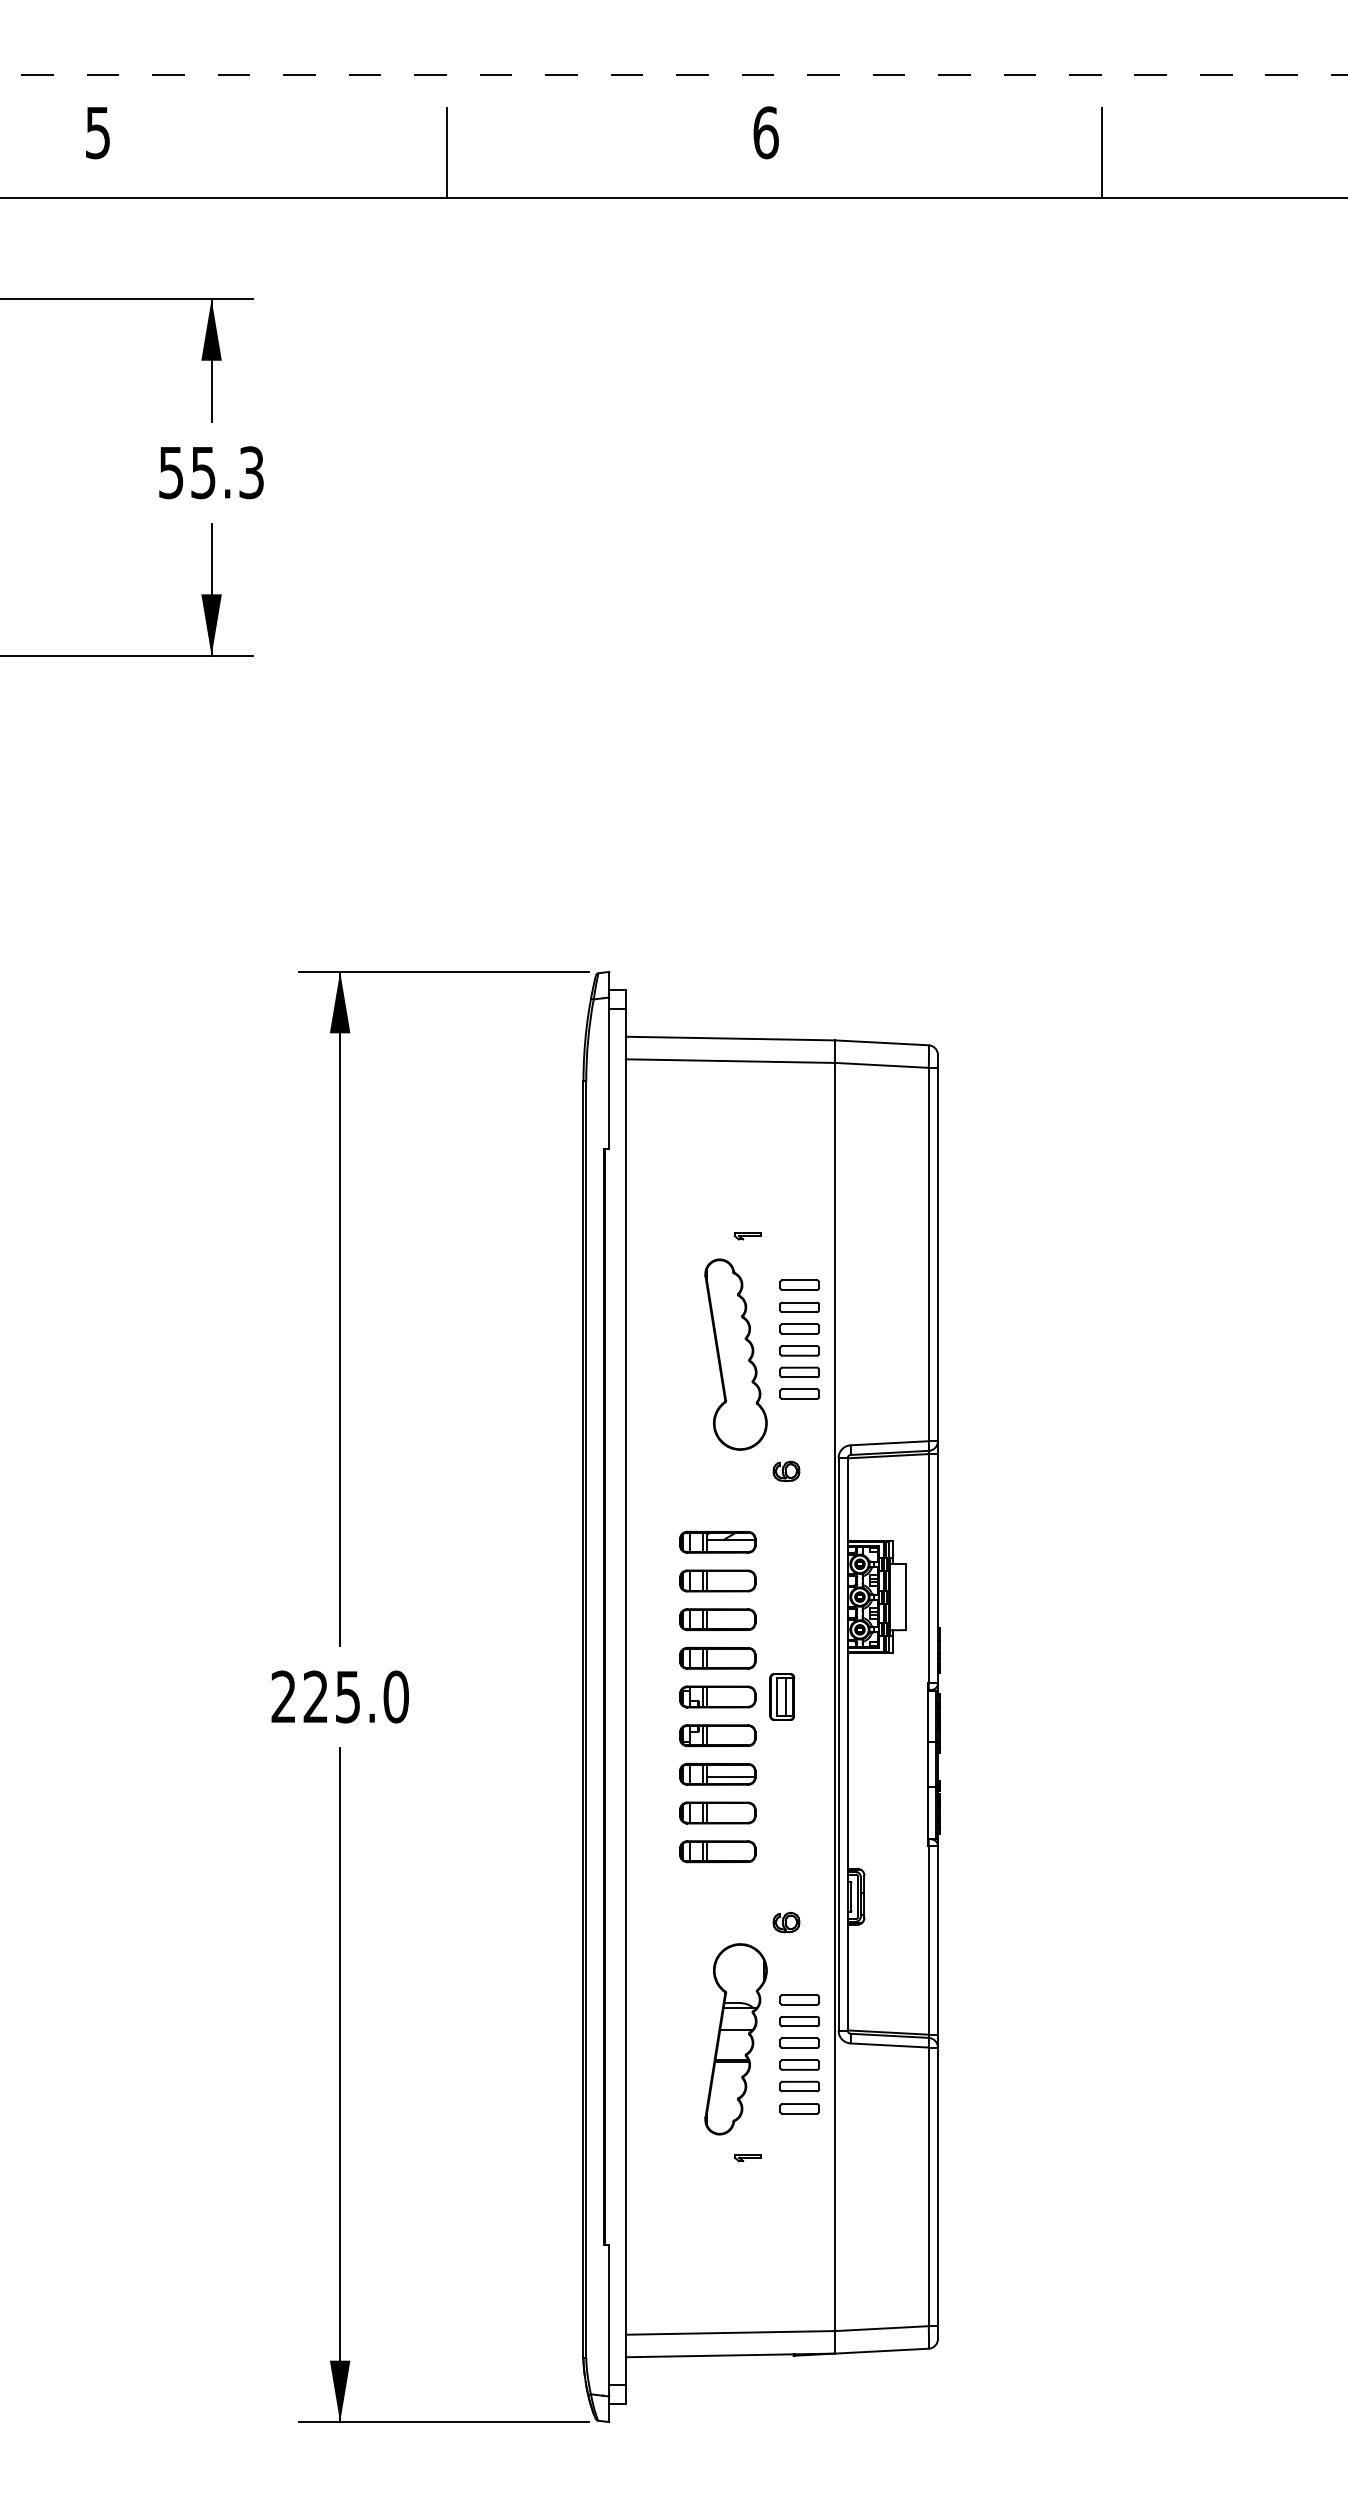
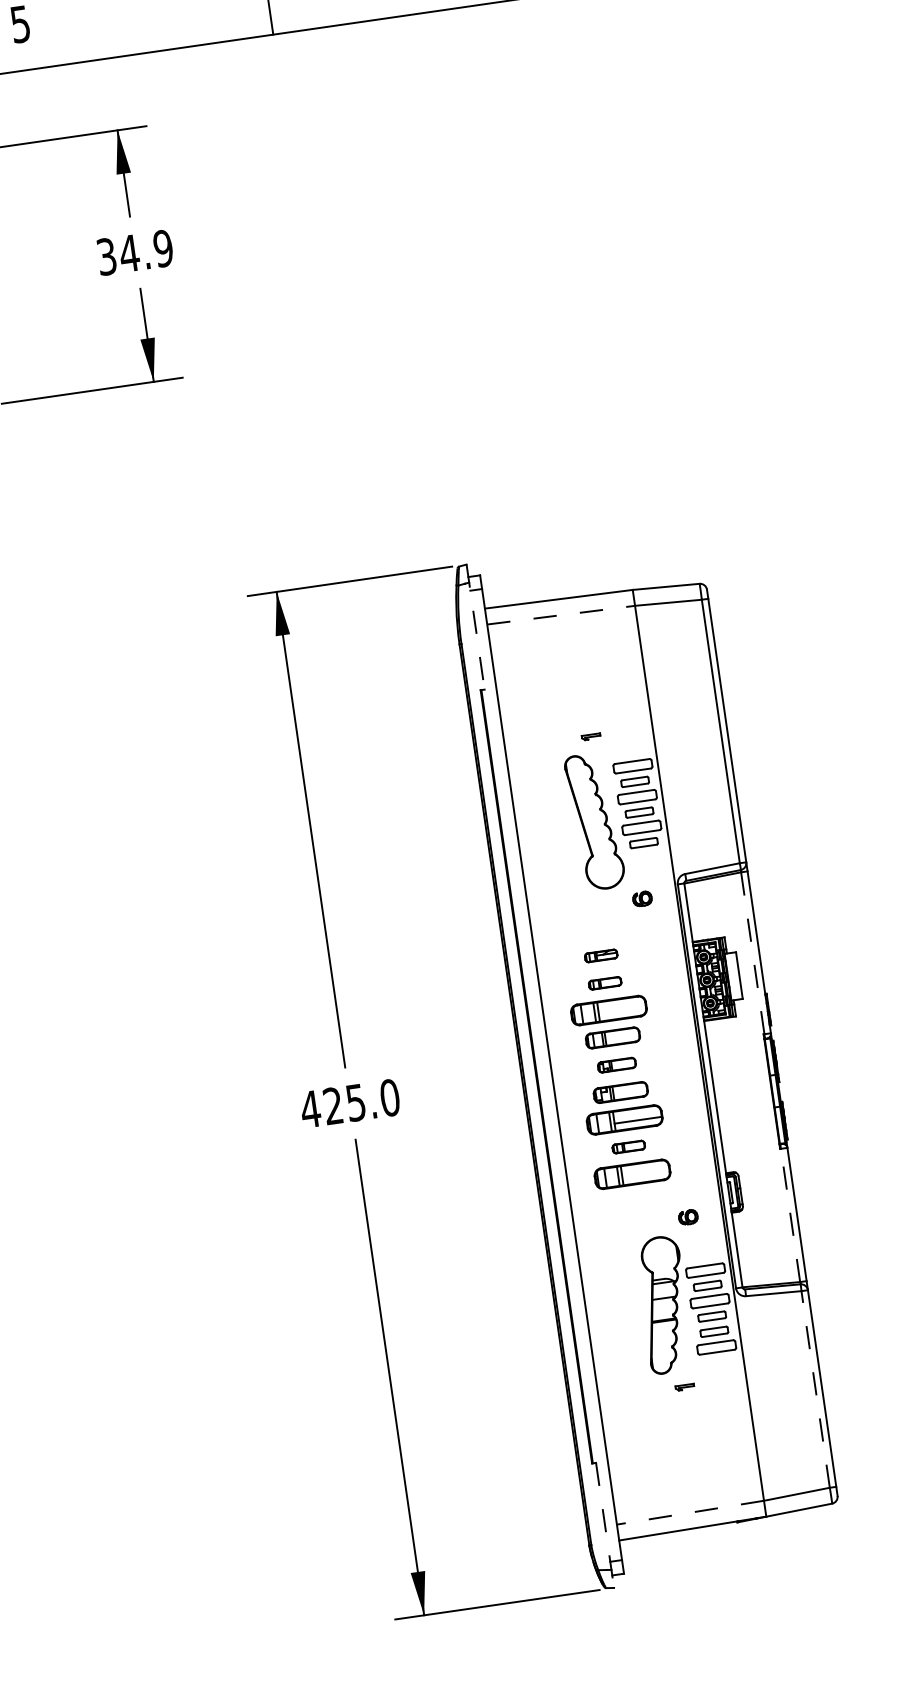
text: (211, 472) -> (135, 252), 55.3 -> 34.9
line: (609, 1060) -> (475, 627), solid -> dashed
line: (730, 1061) -> (561, 615), solid -> dashed
part: (799, 1284) -> (632, 765), size x1.4
part: (799, 1328) -> (637, 796), size x1.4
part: (799, 1372) -> (641, 827), size x1.4
part: (717, 1541) -> (600, 955), size x0.6
line: (928, 1568) -> (752, 953), solid -> dashed
part: (717, 1580) -> (604, 983), size x0.6
part: (717, 1619) -> (608, 1010), size x1.4
text: (283, 1696) -> (310, 1109), 225.0 -> 425.0
part: (717, 1696) -> (616, 1064), size x0.7
part: (781, 1697) -> (661, 1059), removed
part: (717, 1773) -> (624, 1119), size x1.4
part: (717, 1812) -> (628, 1146), size x0.6
part: (717, 1851) -> (632, 1174), size x1.4
line: (928, 1939) -> (790, 1214), solid -> dashed
part: (799, 1999) -> (705, 1270), size x1.4
part: (799, 2042) -> (709, 1300), size x1.4
part: (799, 2108) -> (716, 1347), size x1.4
line: (928, 2186) -> (815, 1389), solid -> dashed
line: (729, 2332) -> (689, 1512), solid -> dashed
line: (609, 2333) -> (605, 1525), solid -> dashed

